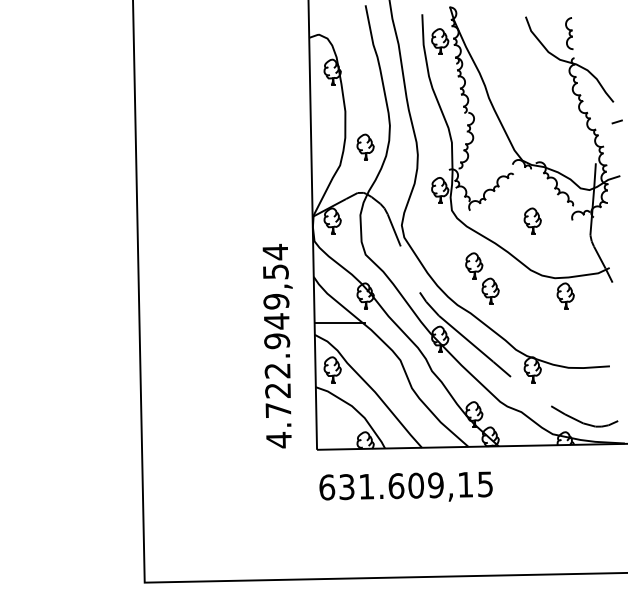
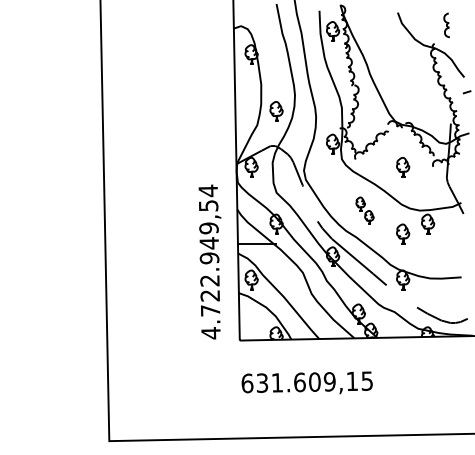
part: (569, 33) -> (446, 25), moved
part: (482, 278) -> (365, 210), size x0.7
part: (532, 308) -> (402, 233), added
text: (405, 486) -> (306, 382), moved

